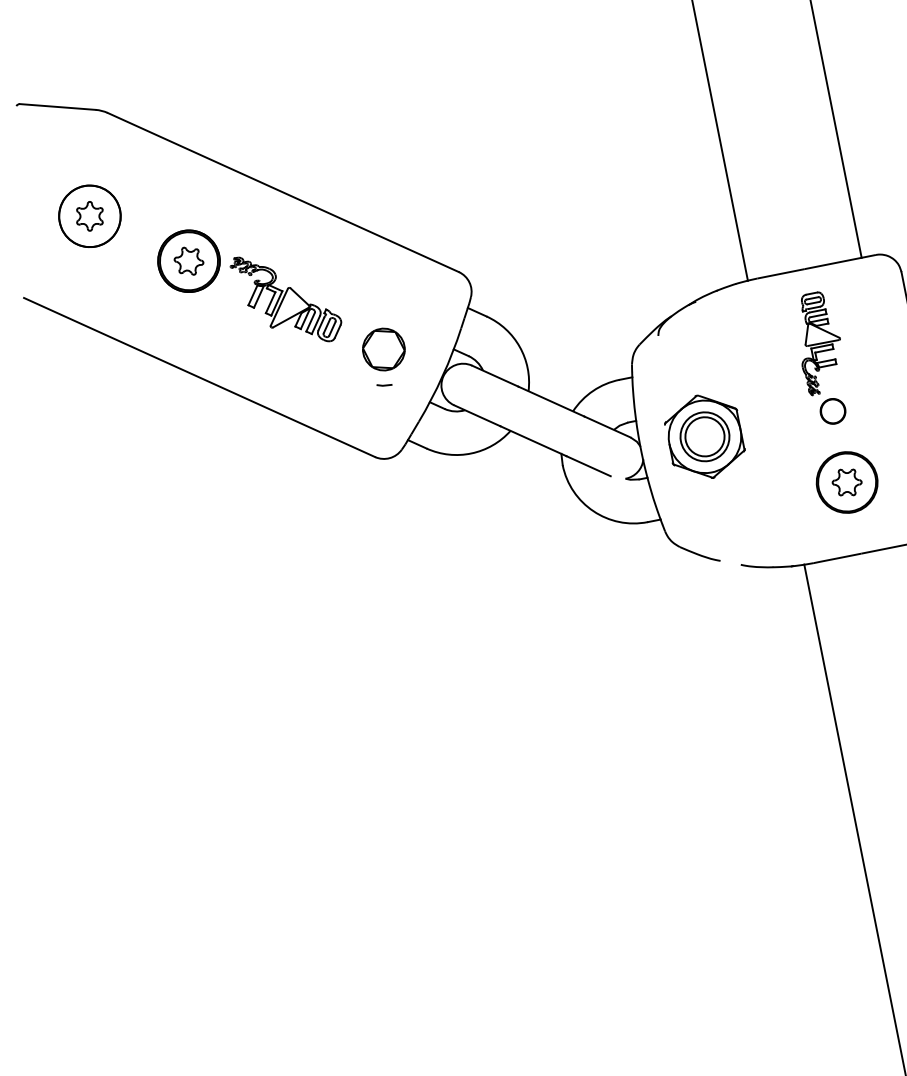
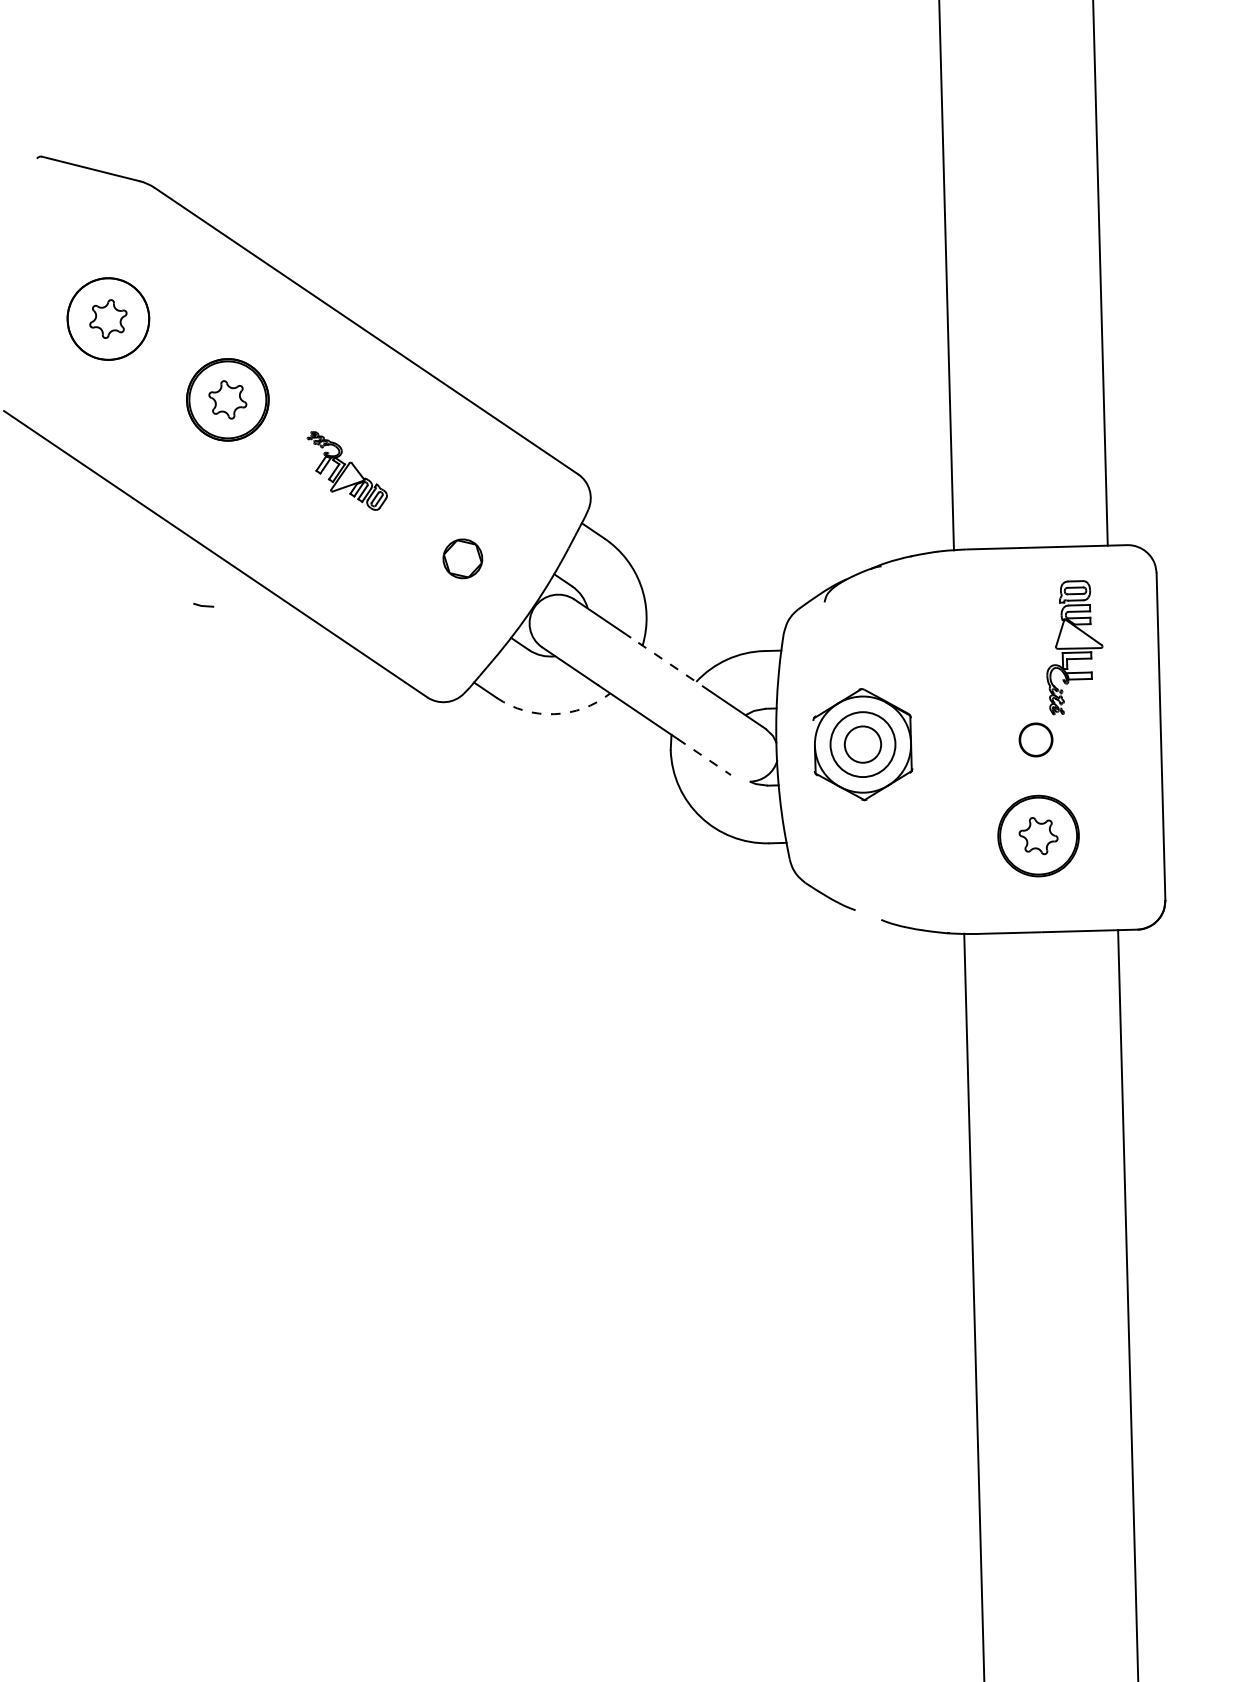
part: (286, 298) -> (347, 470), size x0.6
part: (819, 342) -> (1074, 647), moved
part: (383, 349) -> (462, 558), size x0.7
line: (384, 385) -> (203, 605), moved
line: (550, 401) -> (669, 663), solid -> dashed
circle: (704, 436) -> (862, 744), size x0.7
arc: (471, 453) -> (554, 714), solid -> dashed
line: (588, 466) -> (704, 757), solid -> dashed

